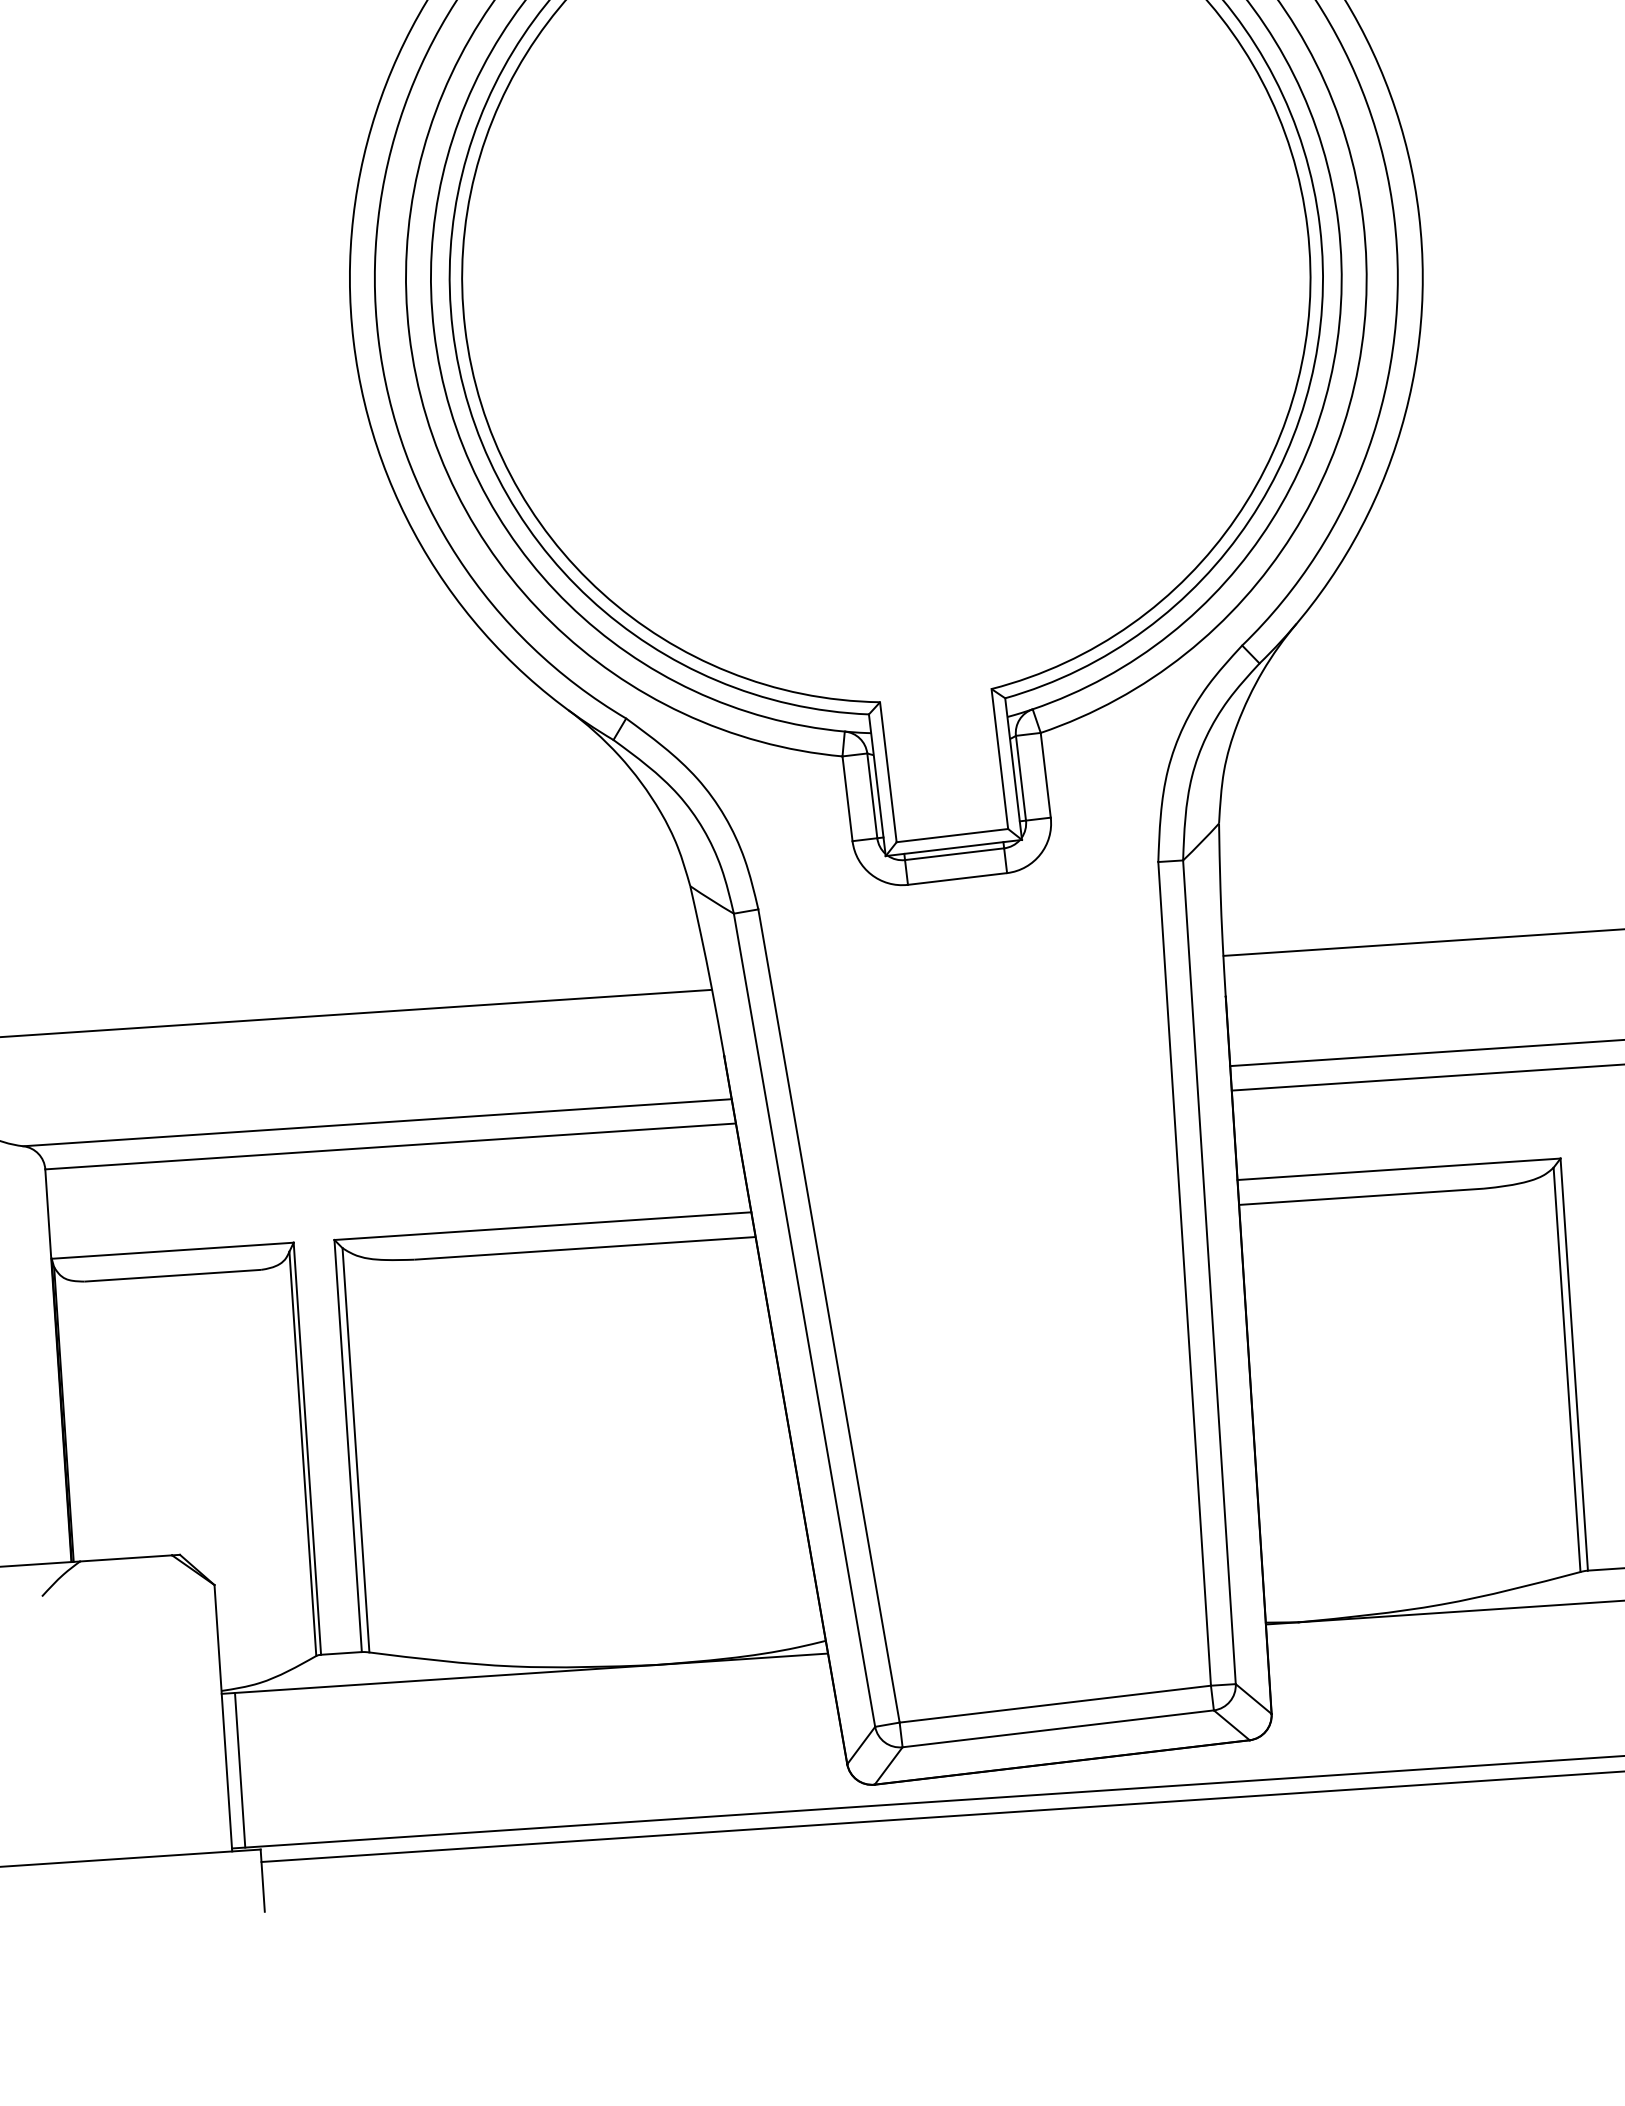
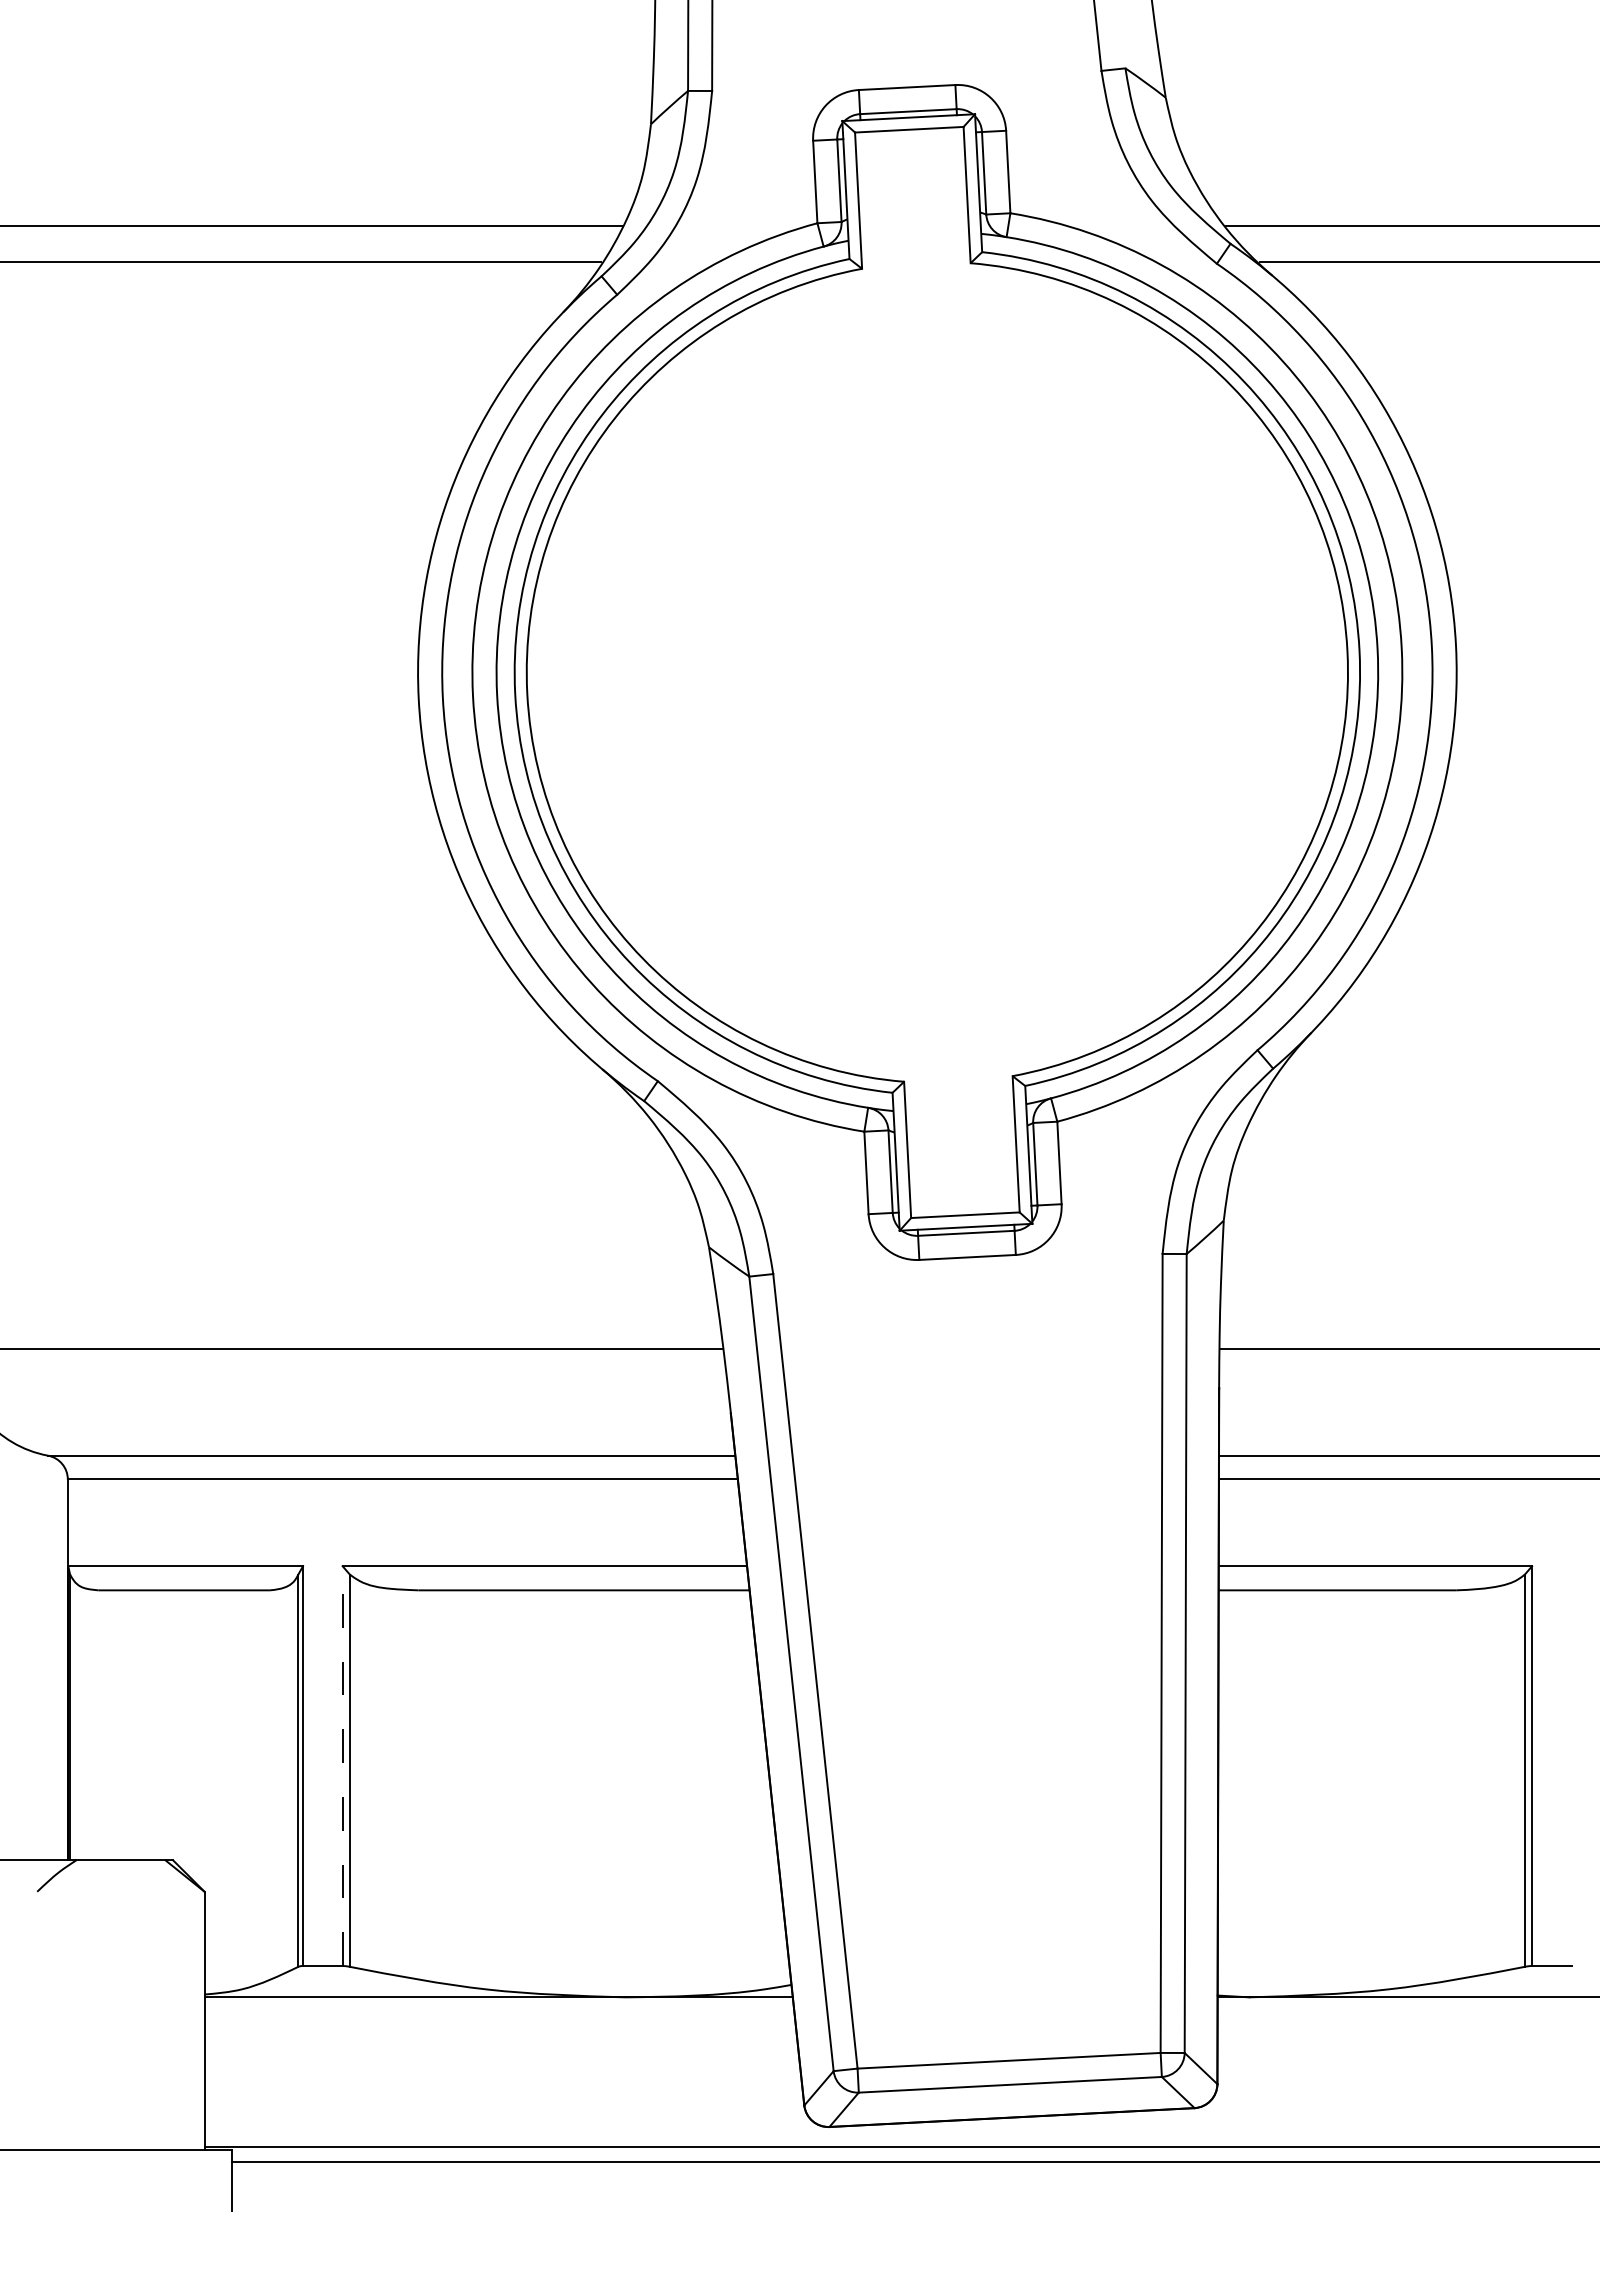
line: (348, 1446) -> (342, 1766), solid -> dashed
line: (240, 1770) -> (217, 2072), removed

